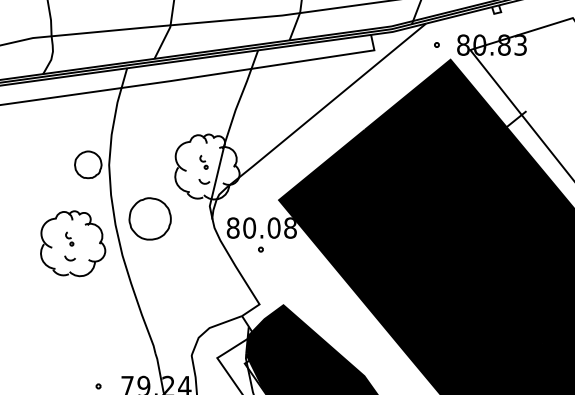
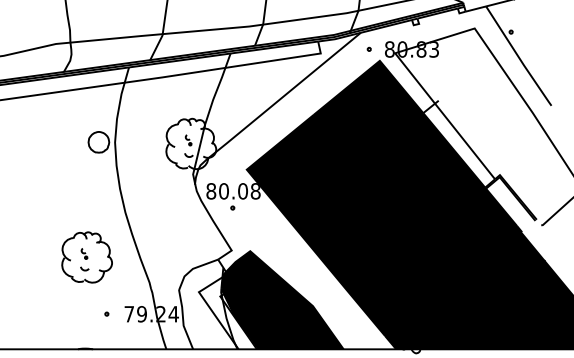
part: (149, 219) -> (146, 184), removed
part: (72, 243) -> (86, 257), moved

